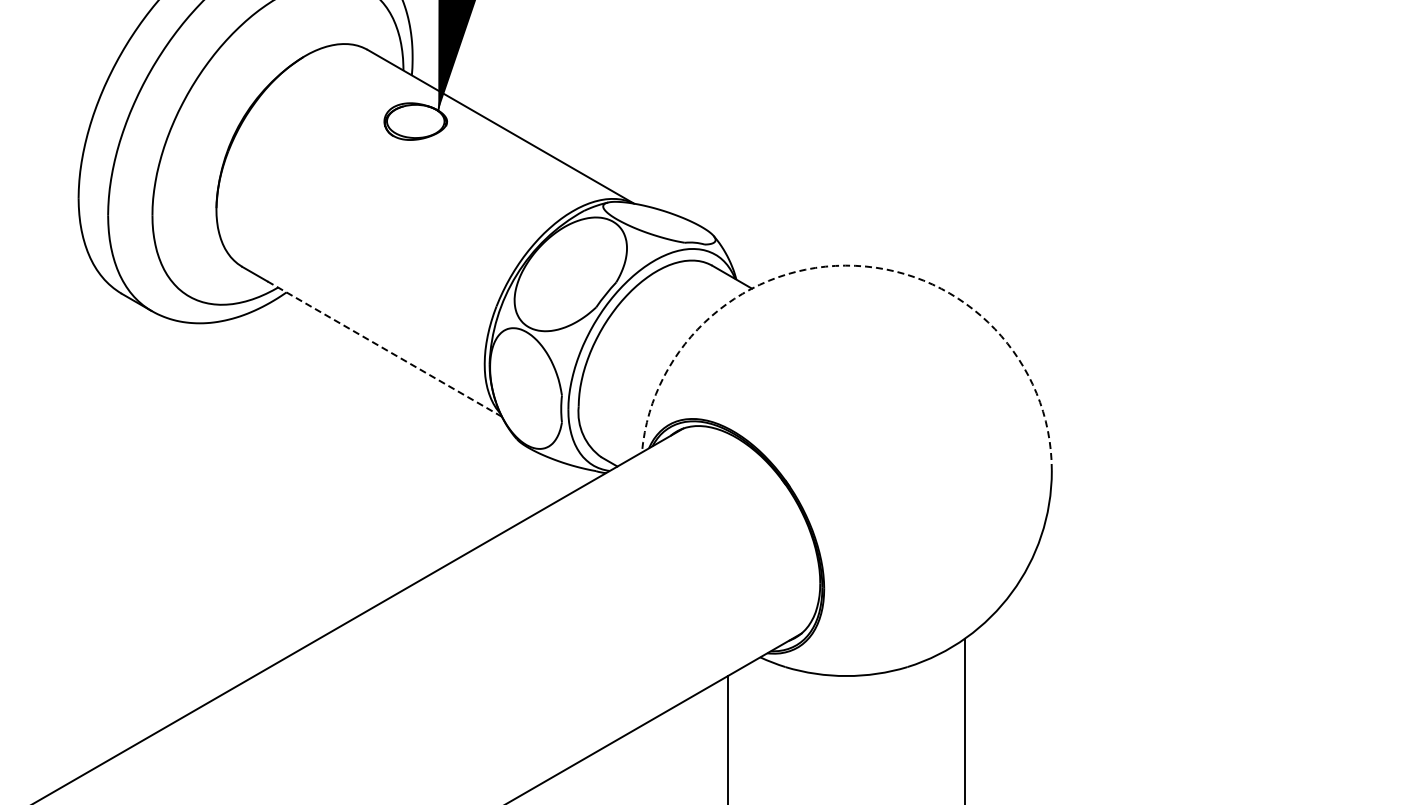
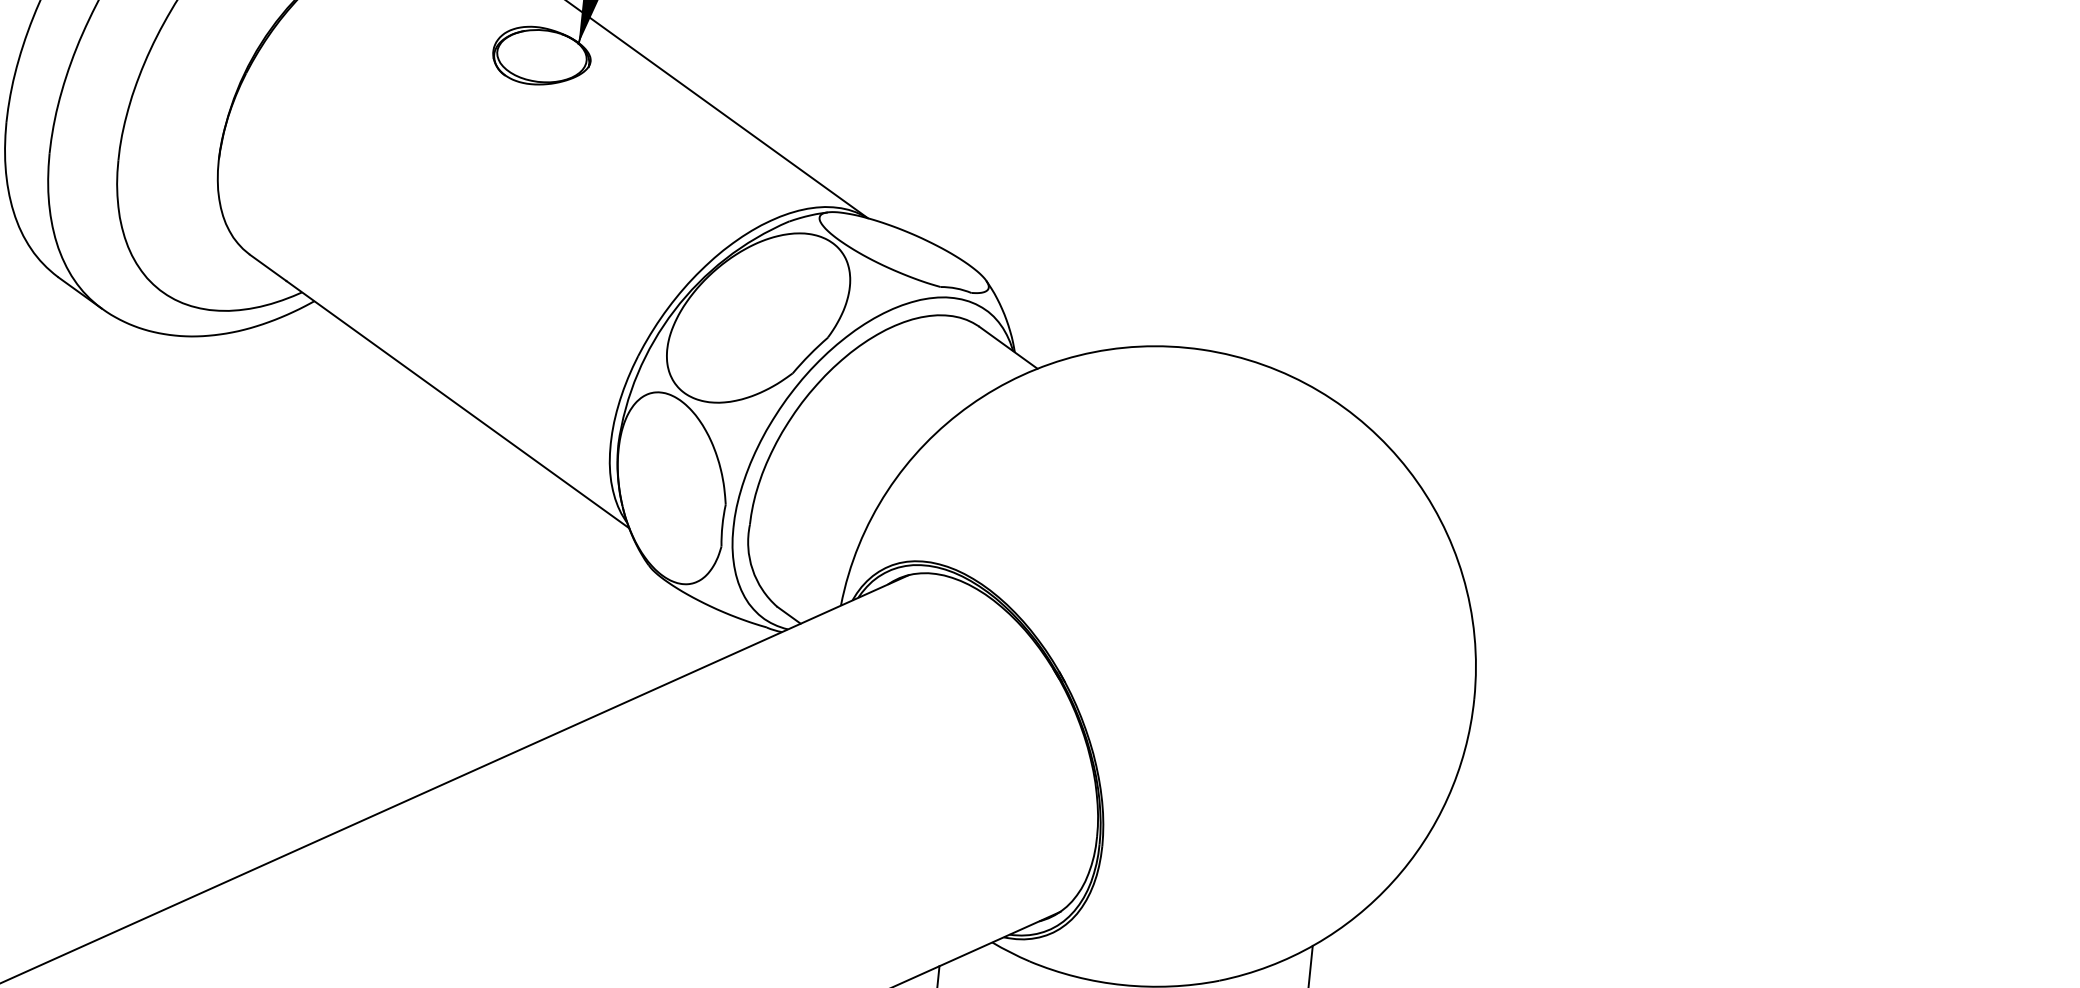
arc: (855, 265) -> (1201, 349), dashed -> solid
line: (385, 349) -> (459, 405), dashed -> solid

